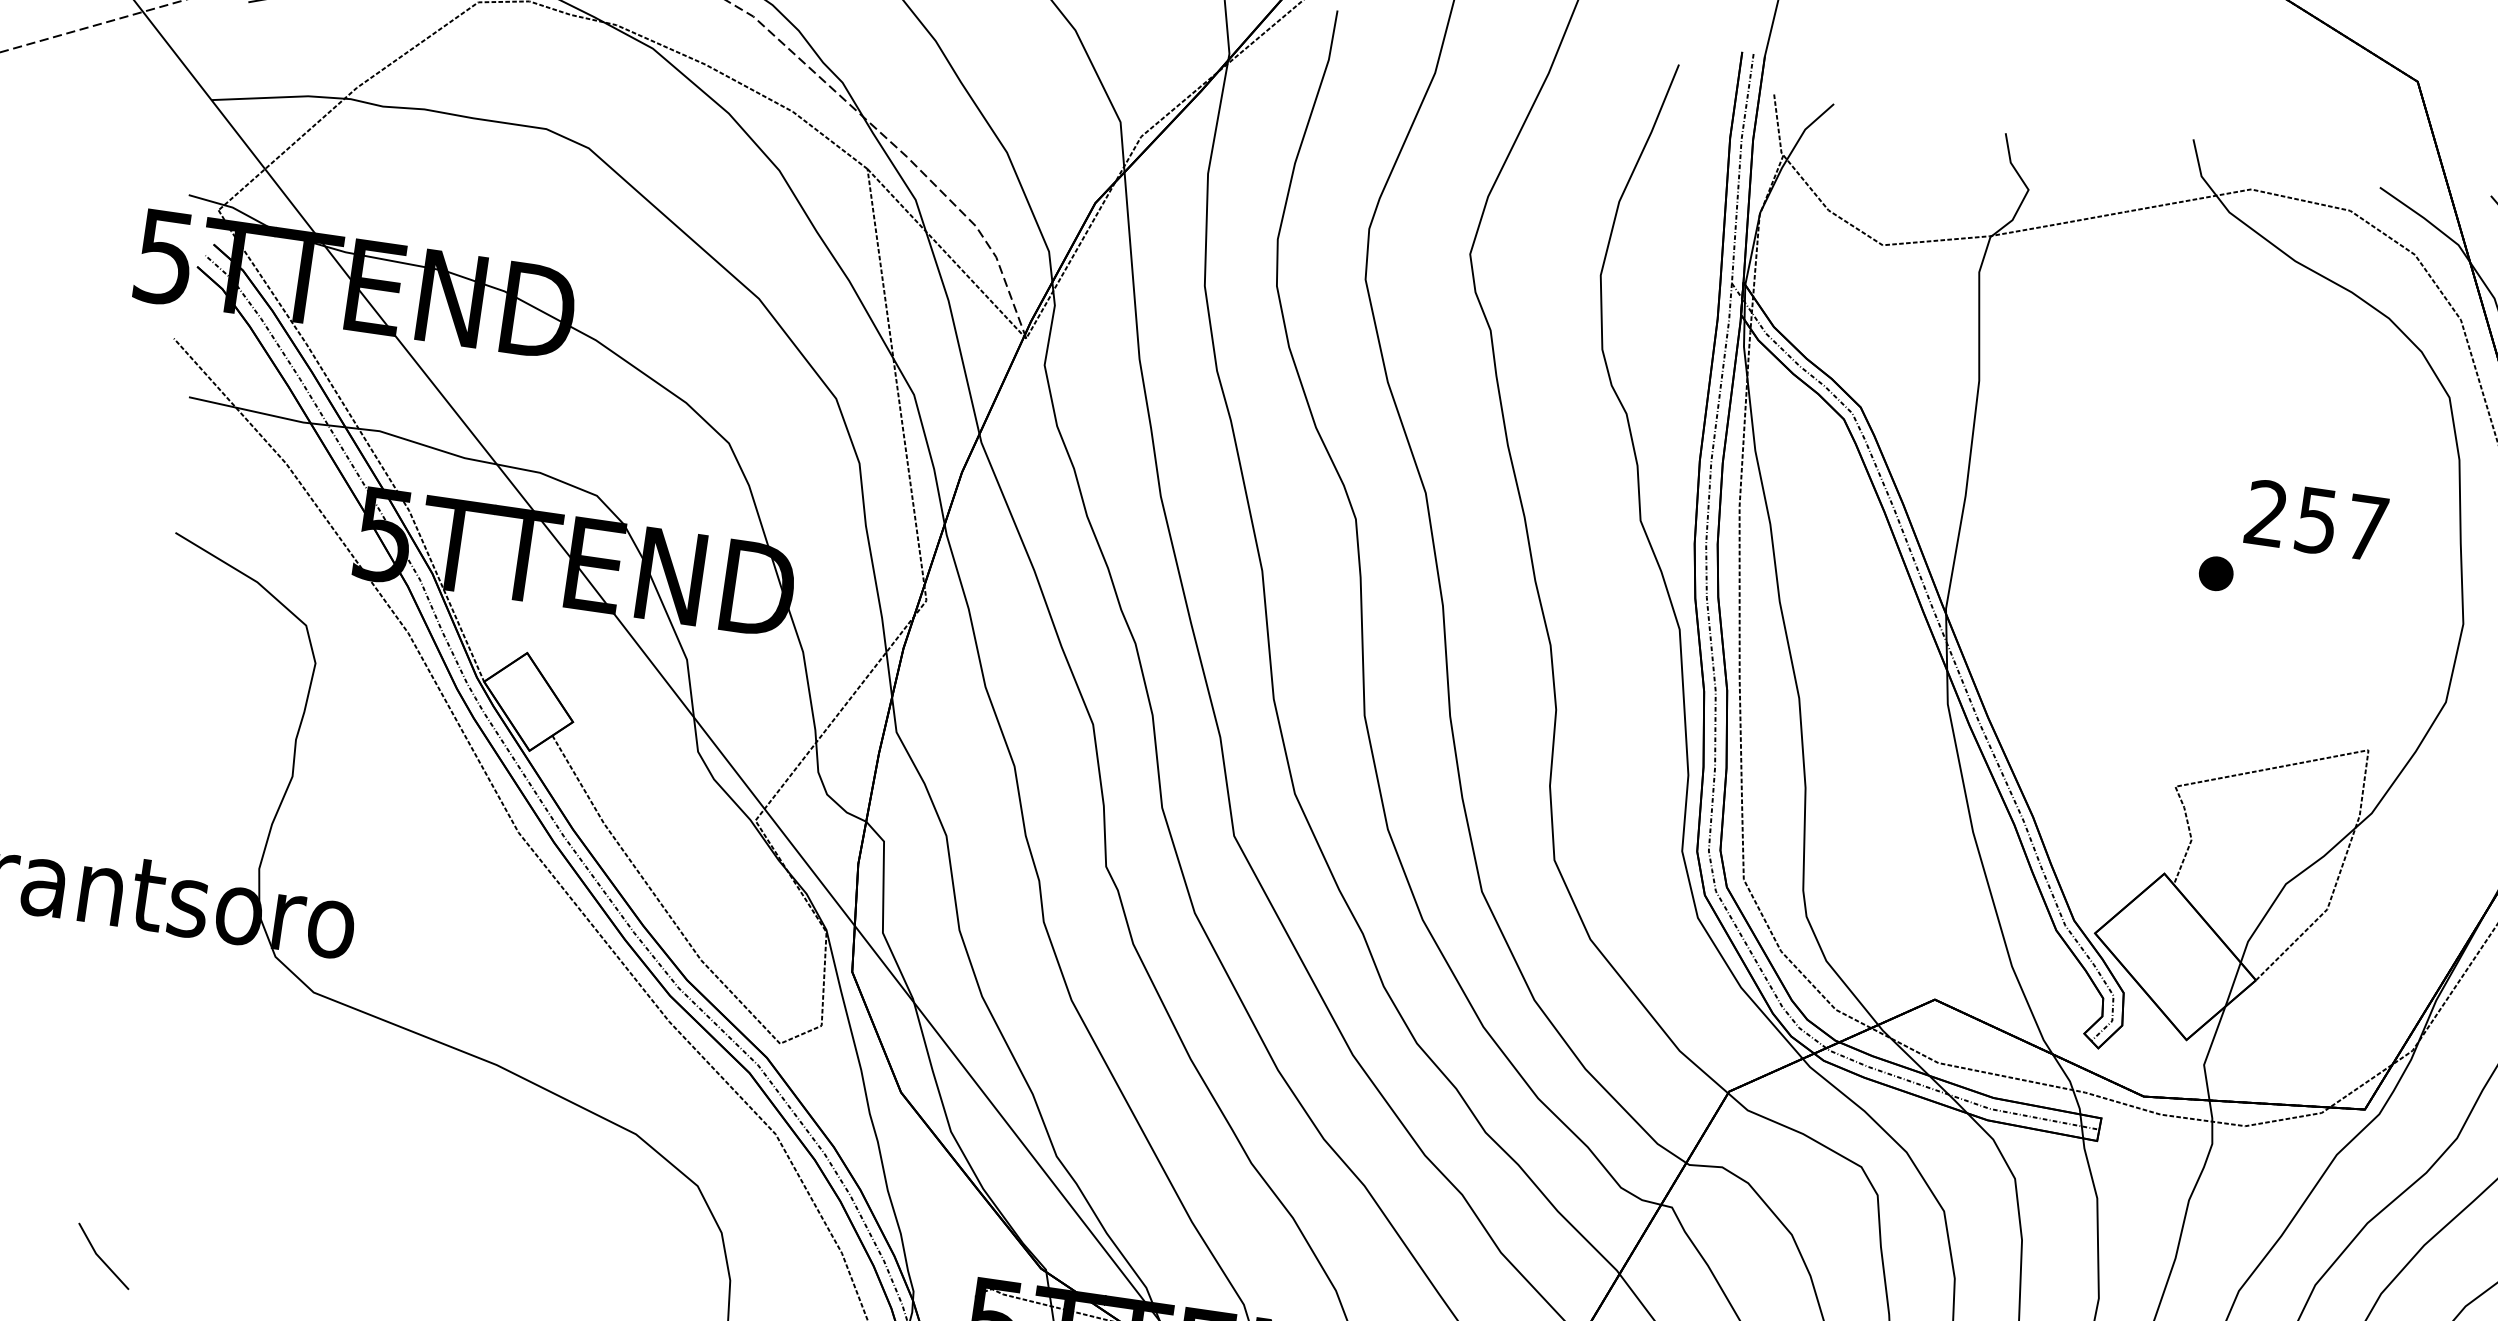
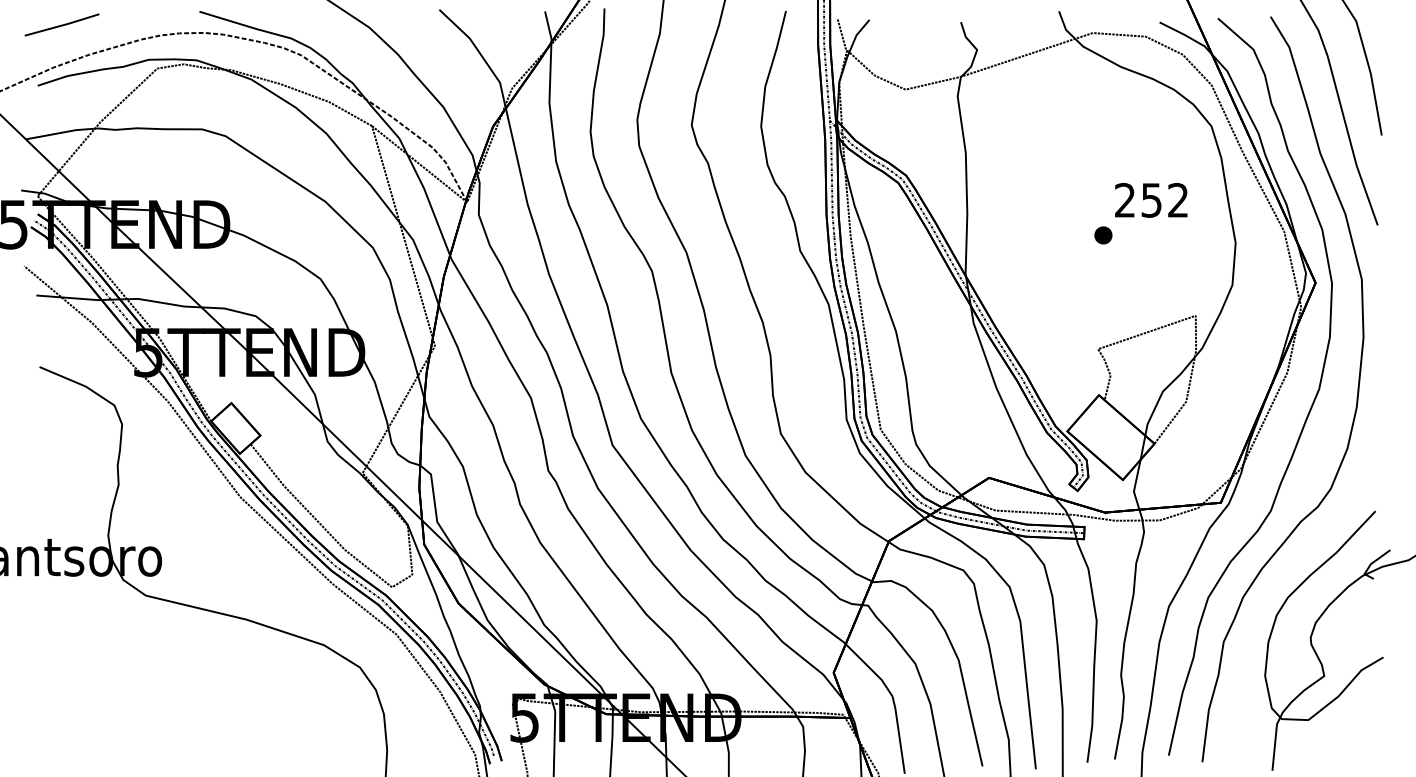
text: (2367, 526) -> (1178, 199), 257 -> 252
line: (103, 1258) -> (56, 749), removed

